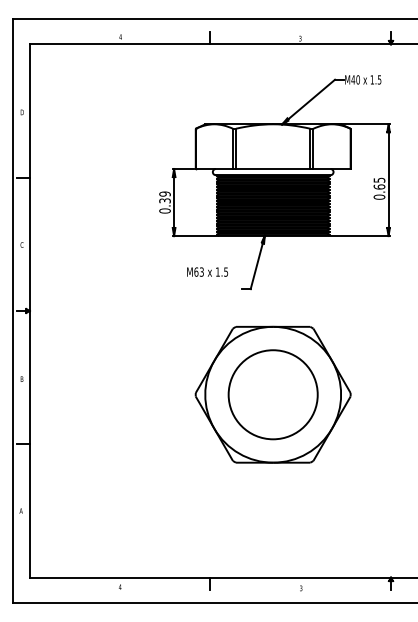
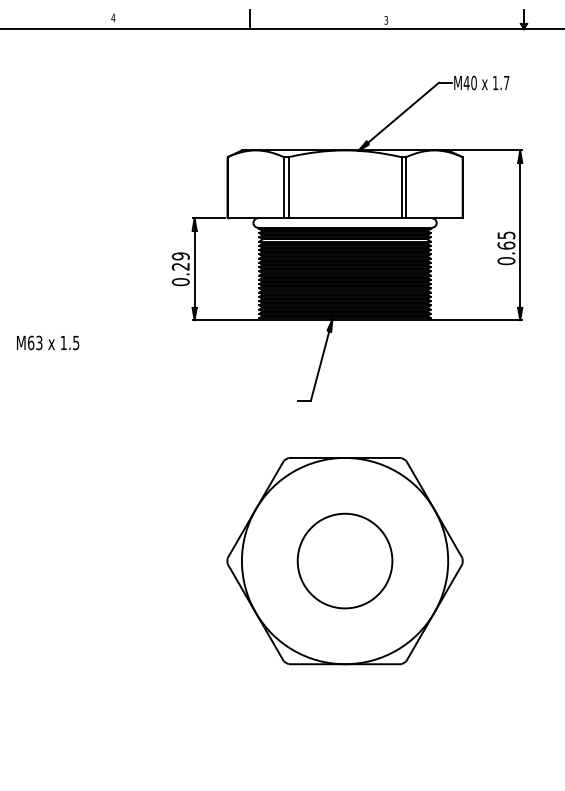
text: (379, 79) -> (506, 82), 1.5 -> 1.7
text: (165, 200) -> (181, 266), 0.39 -> 0.29
text: (207, 271) -> (47, 342), moved
circle: (272, 394) -> (344, 560), size x0.7

